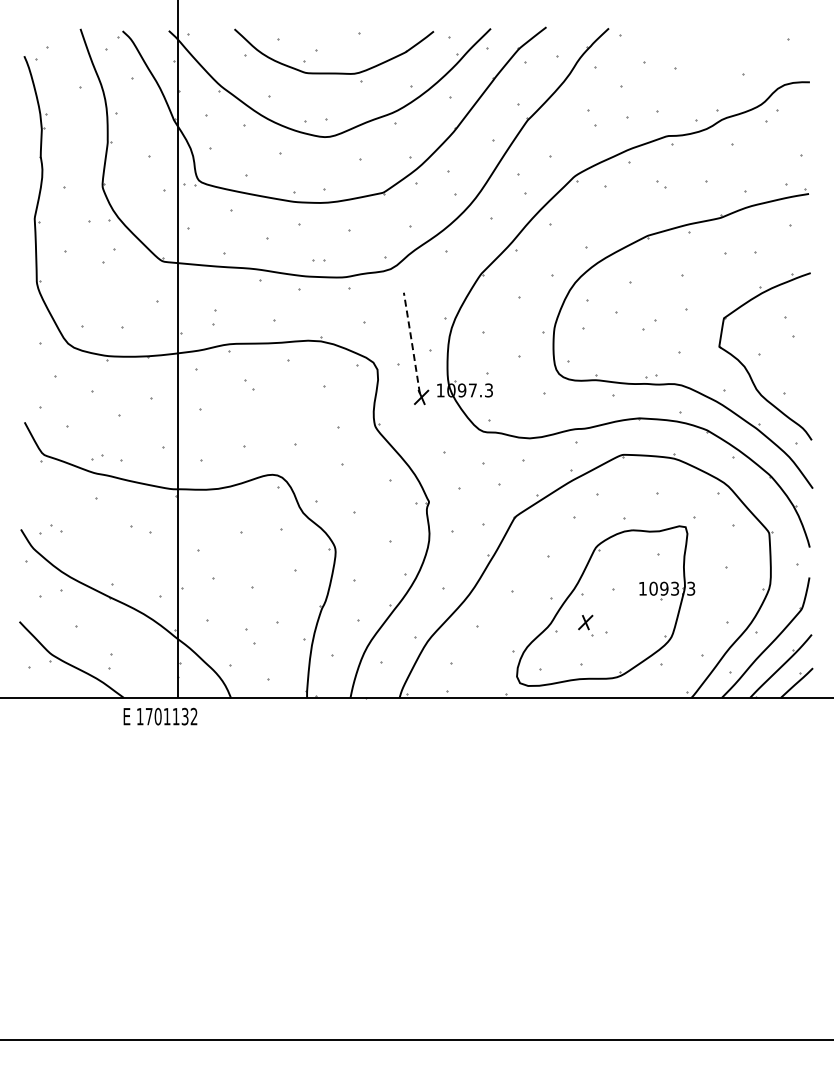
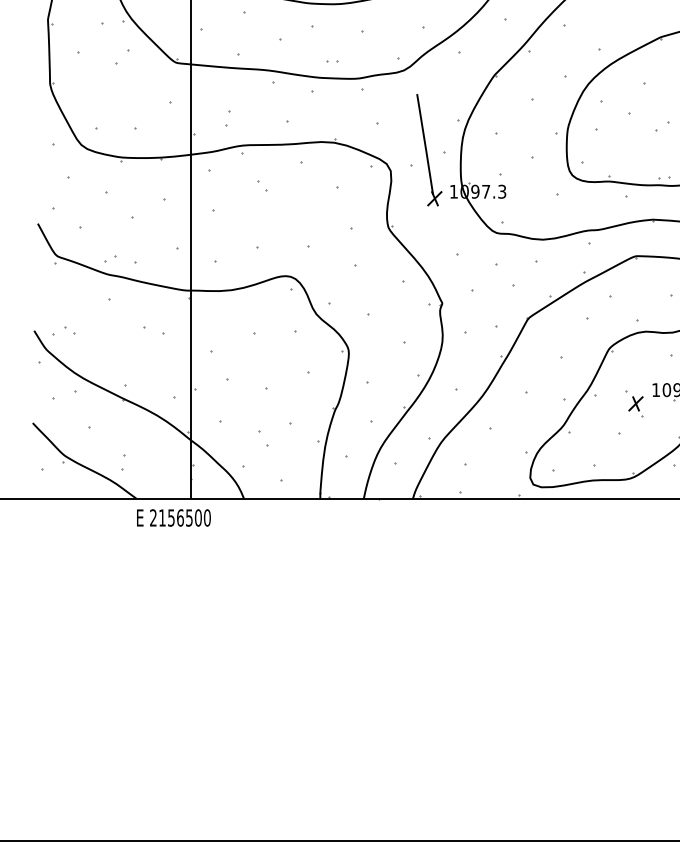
line: (412, 343) -> (425, 144), dashed -> solid
part: (585, 625) -> (635, 406), moved
text: (166, 716) -> (179, 517), 1701132 -> 2156500

